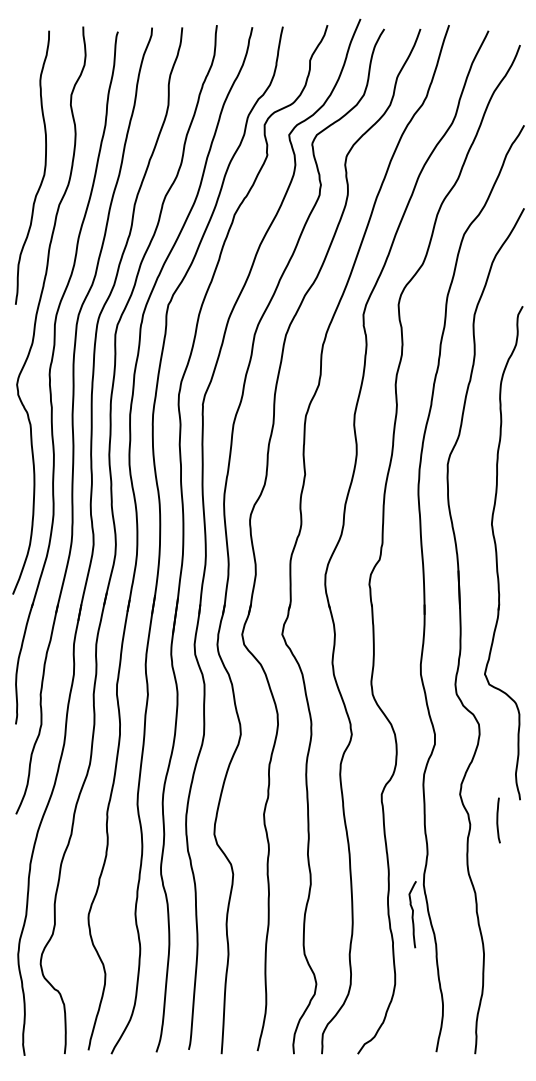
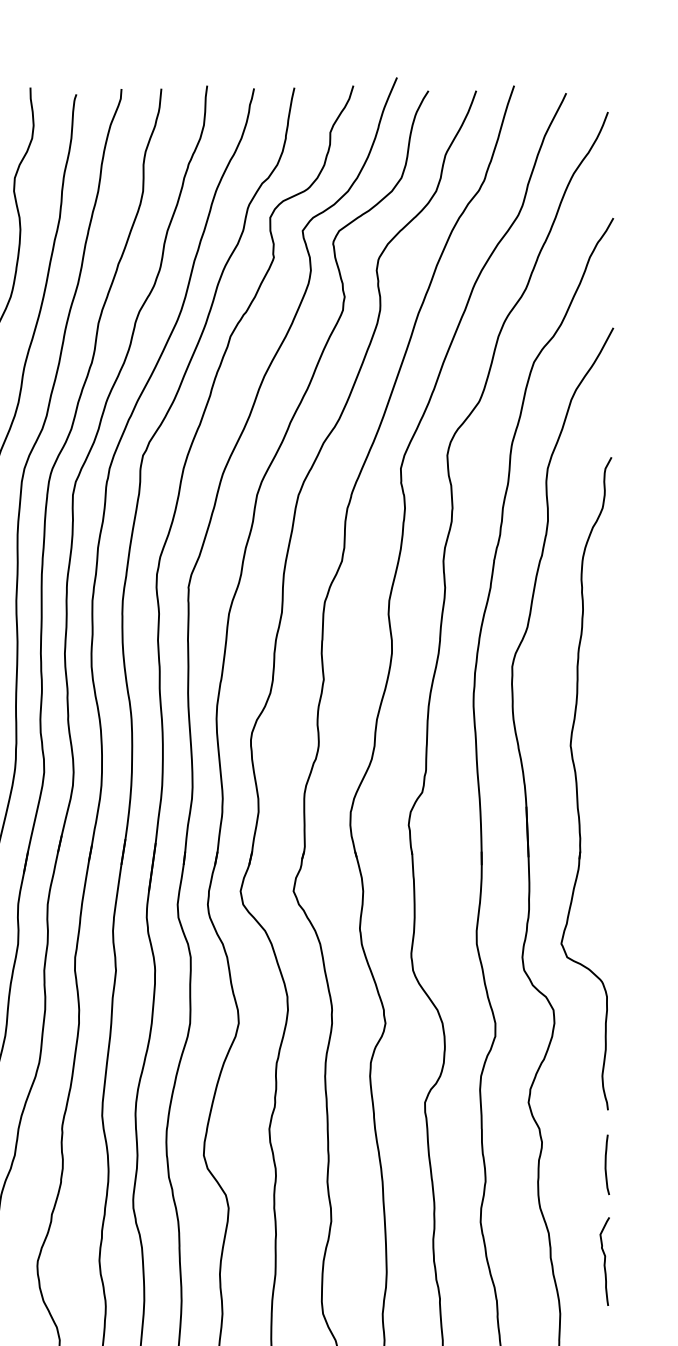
curve: (498, 820) -> (607, 1164), moved
curve: (412, 914) -> (604, 1261), moved

